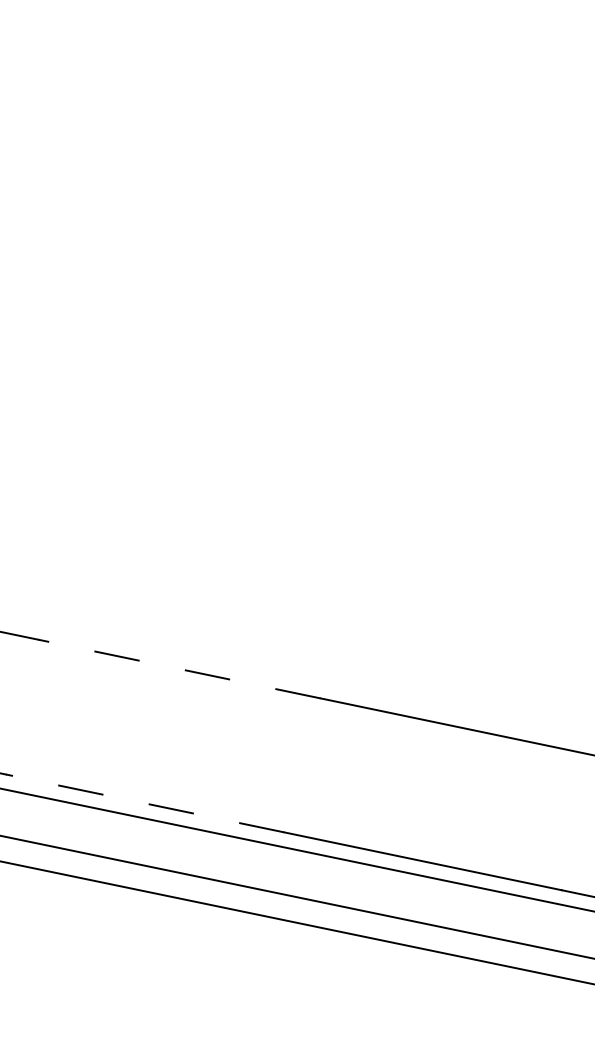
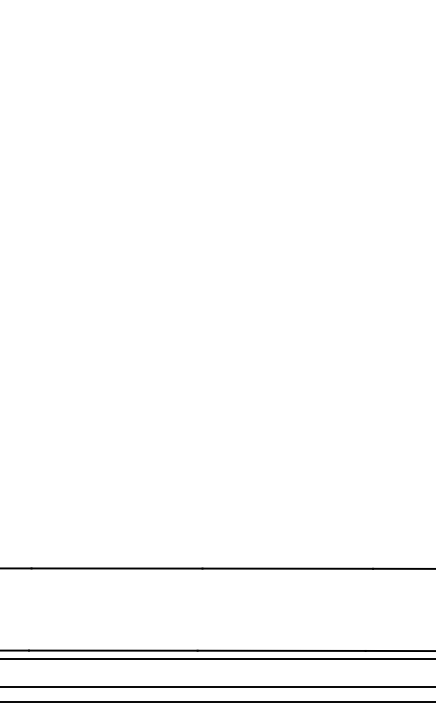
line: (178, 668) -> (116, 568), dashed -> solid
line: (143, 802) -> (112, 650), dashed -> solid

